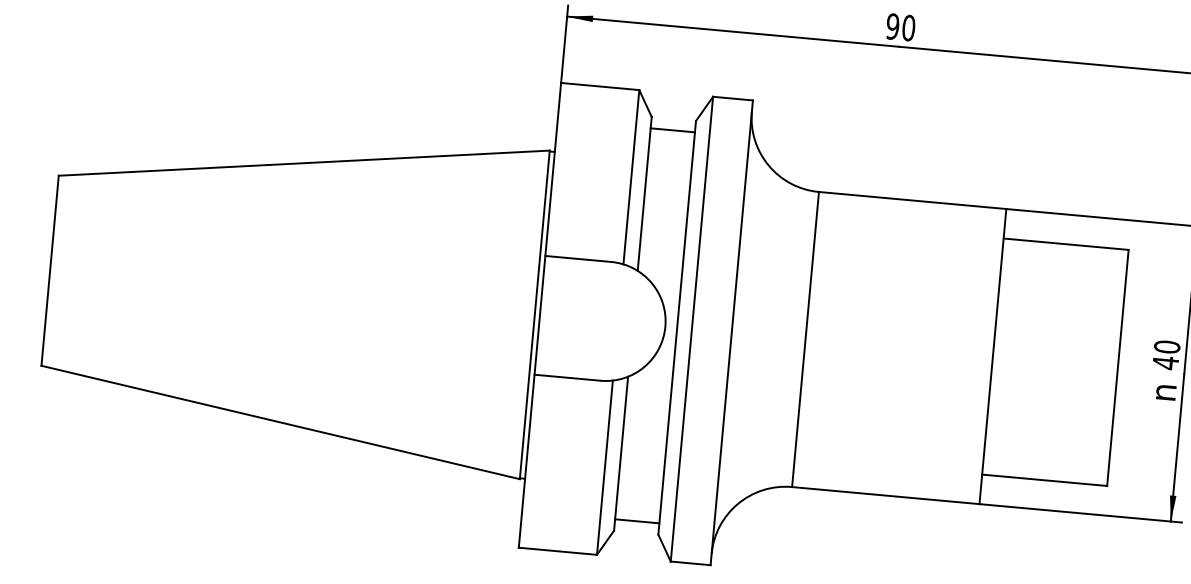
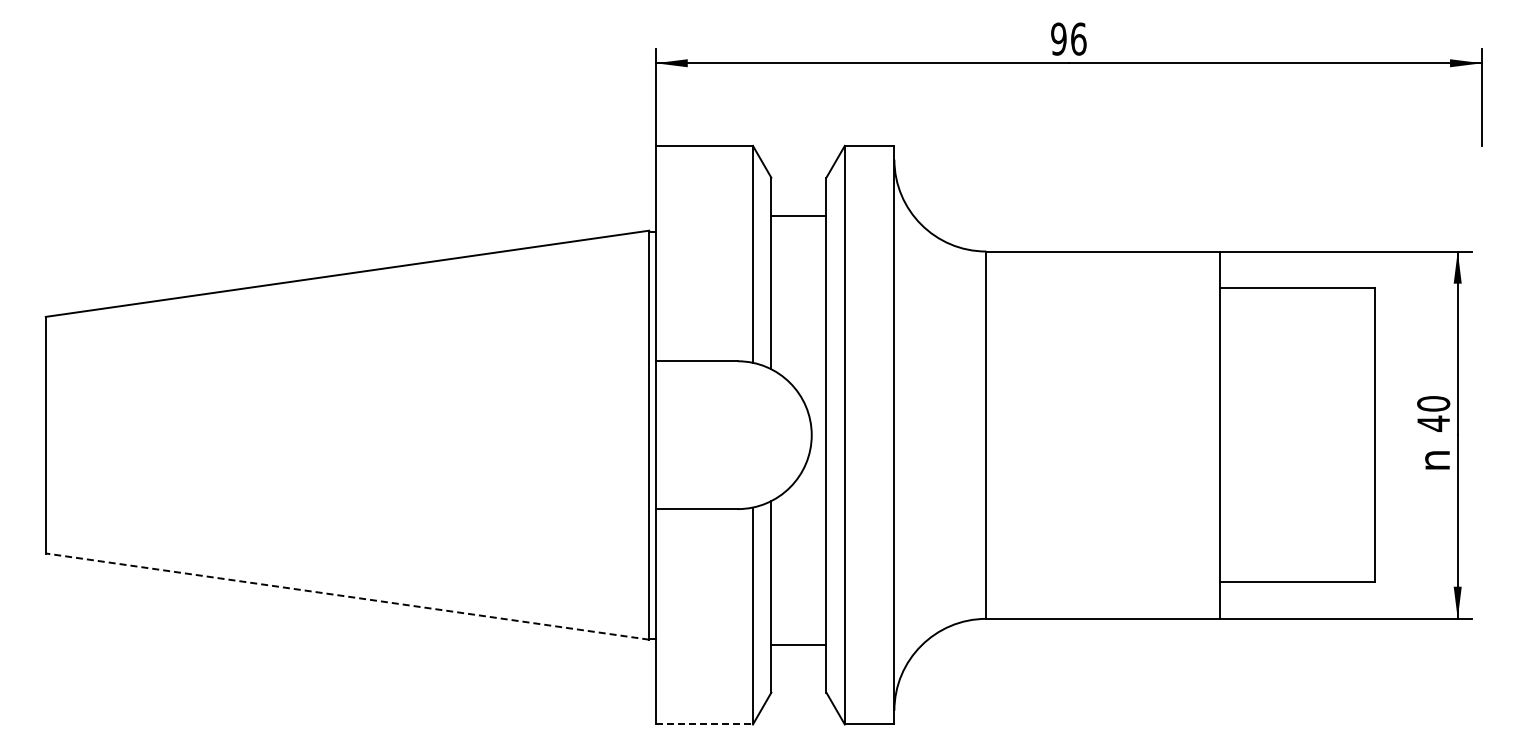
text: (908, 27) -> (1078, 38), 90 -> 96
line: (672, 130) -> (798, 215), moved
line: (280, 422) -> (347, 596), solid -> dashed
line: (636, 521) -> (798, 644), moved
line: (558, 551) -> (704, 724), solid -> dashed

